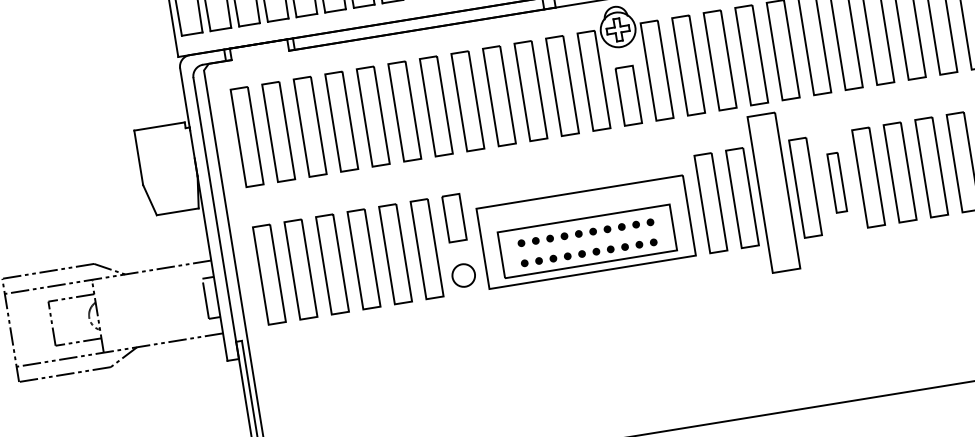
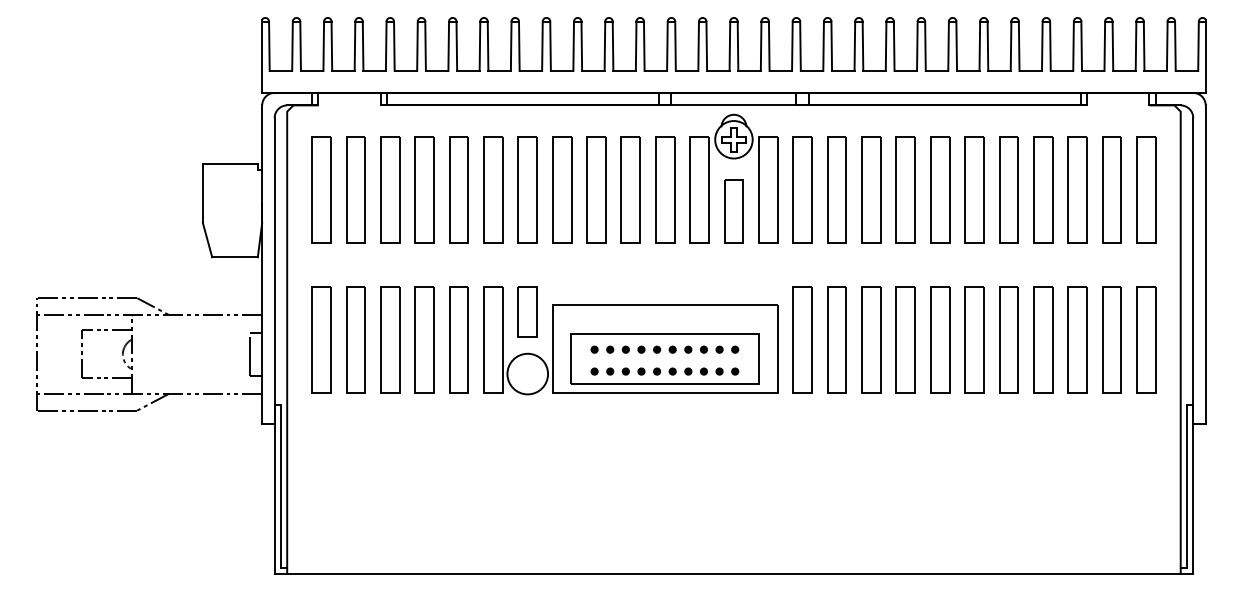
part: (837, 182) -> (940, 339), size x1.67
part: (774, 192) -> (871, 339), size x0.62
circle: (463, 275) -> (527, 373), size x1.67

